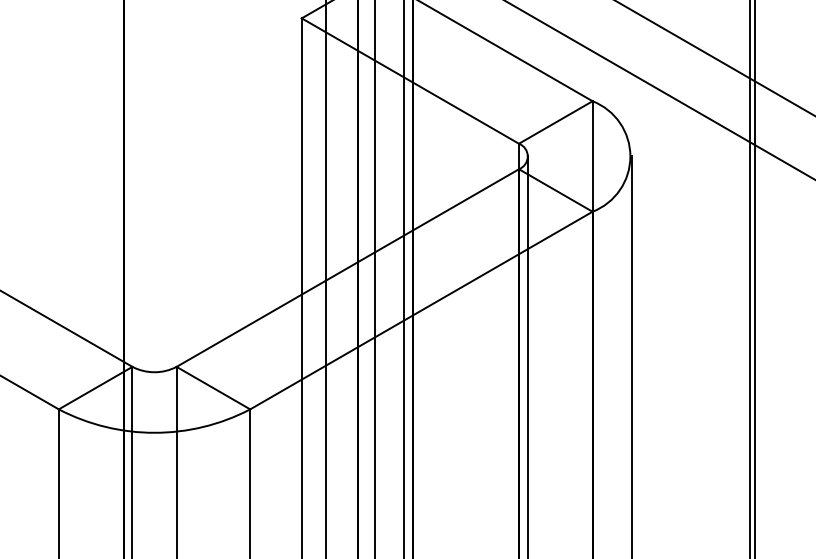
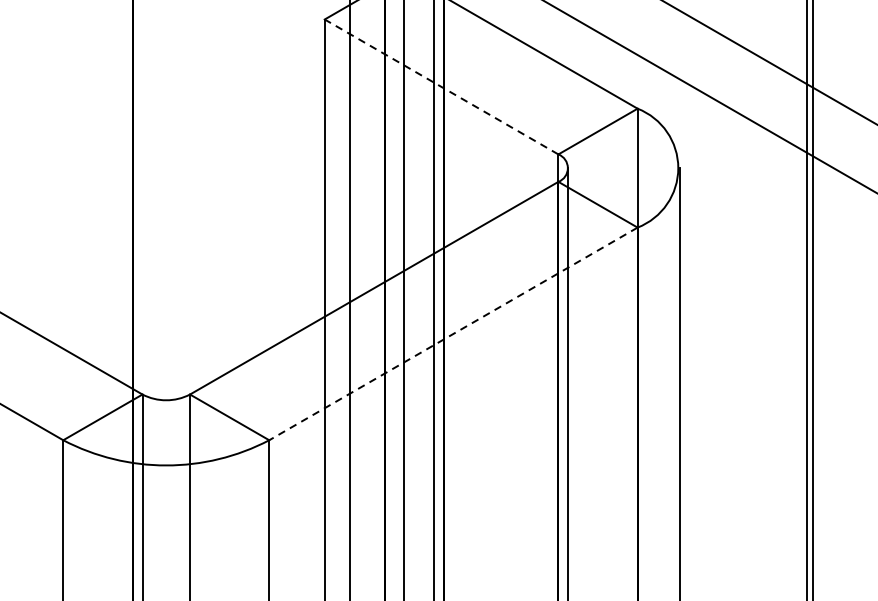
line: (409, 80) -> (440, 86), solid -> dashed
line: (421, 310) -> (453, 333), solid -> dashed

